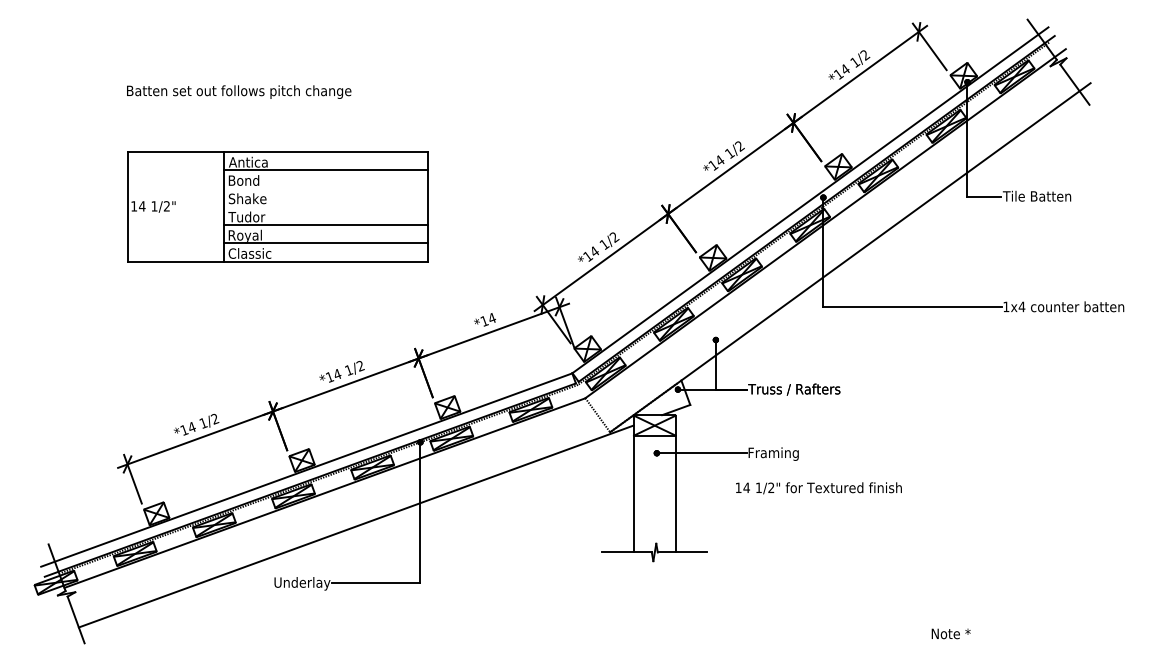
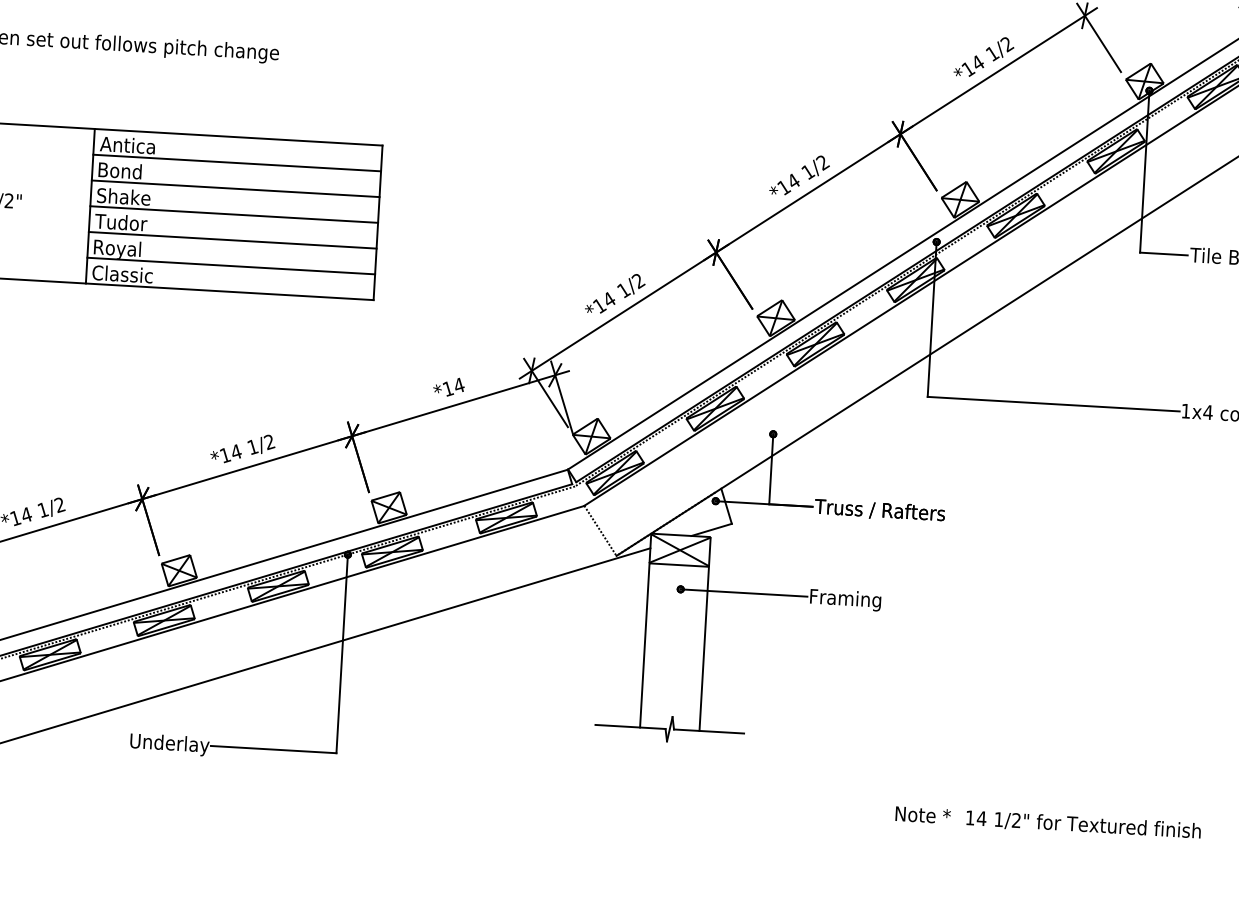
line: (326, 188) -> (235, 188), added
line: (326, 206) -> (234, 214), added
text: (818, 488) -> (1083, 825), moved
text: (950, 633) -> (922, 814), moved

